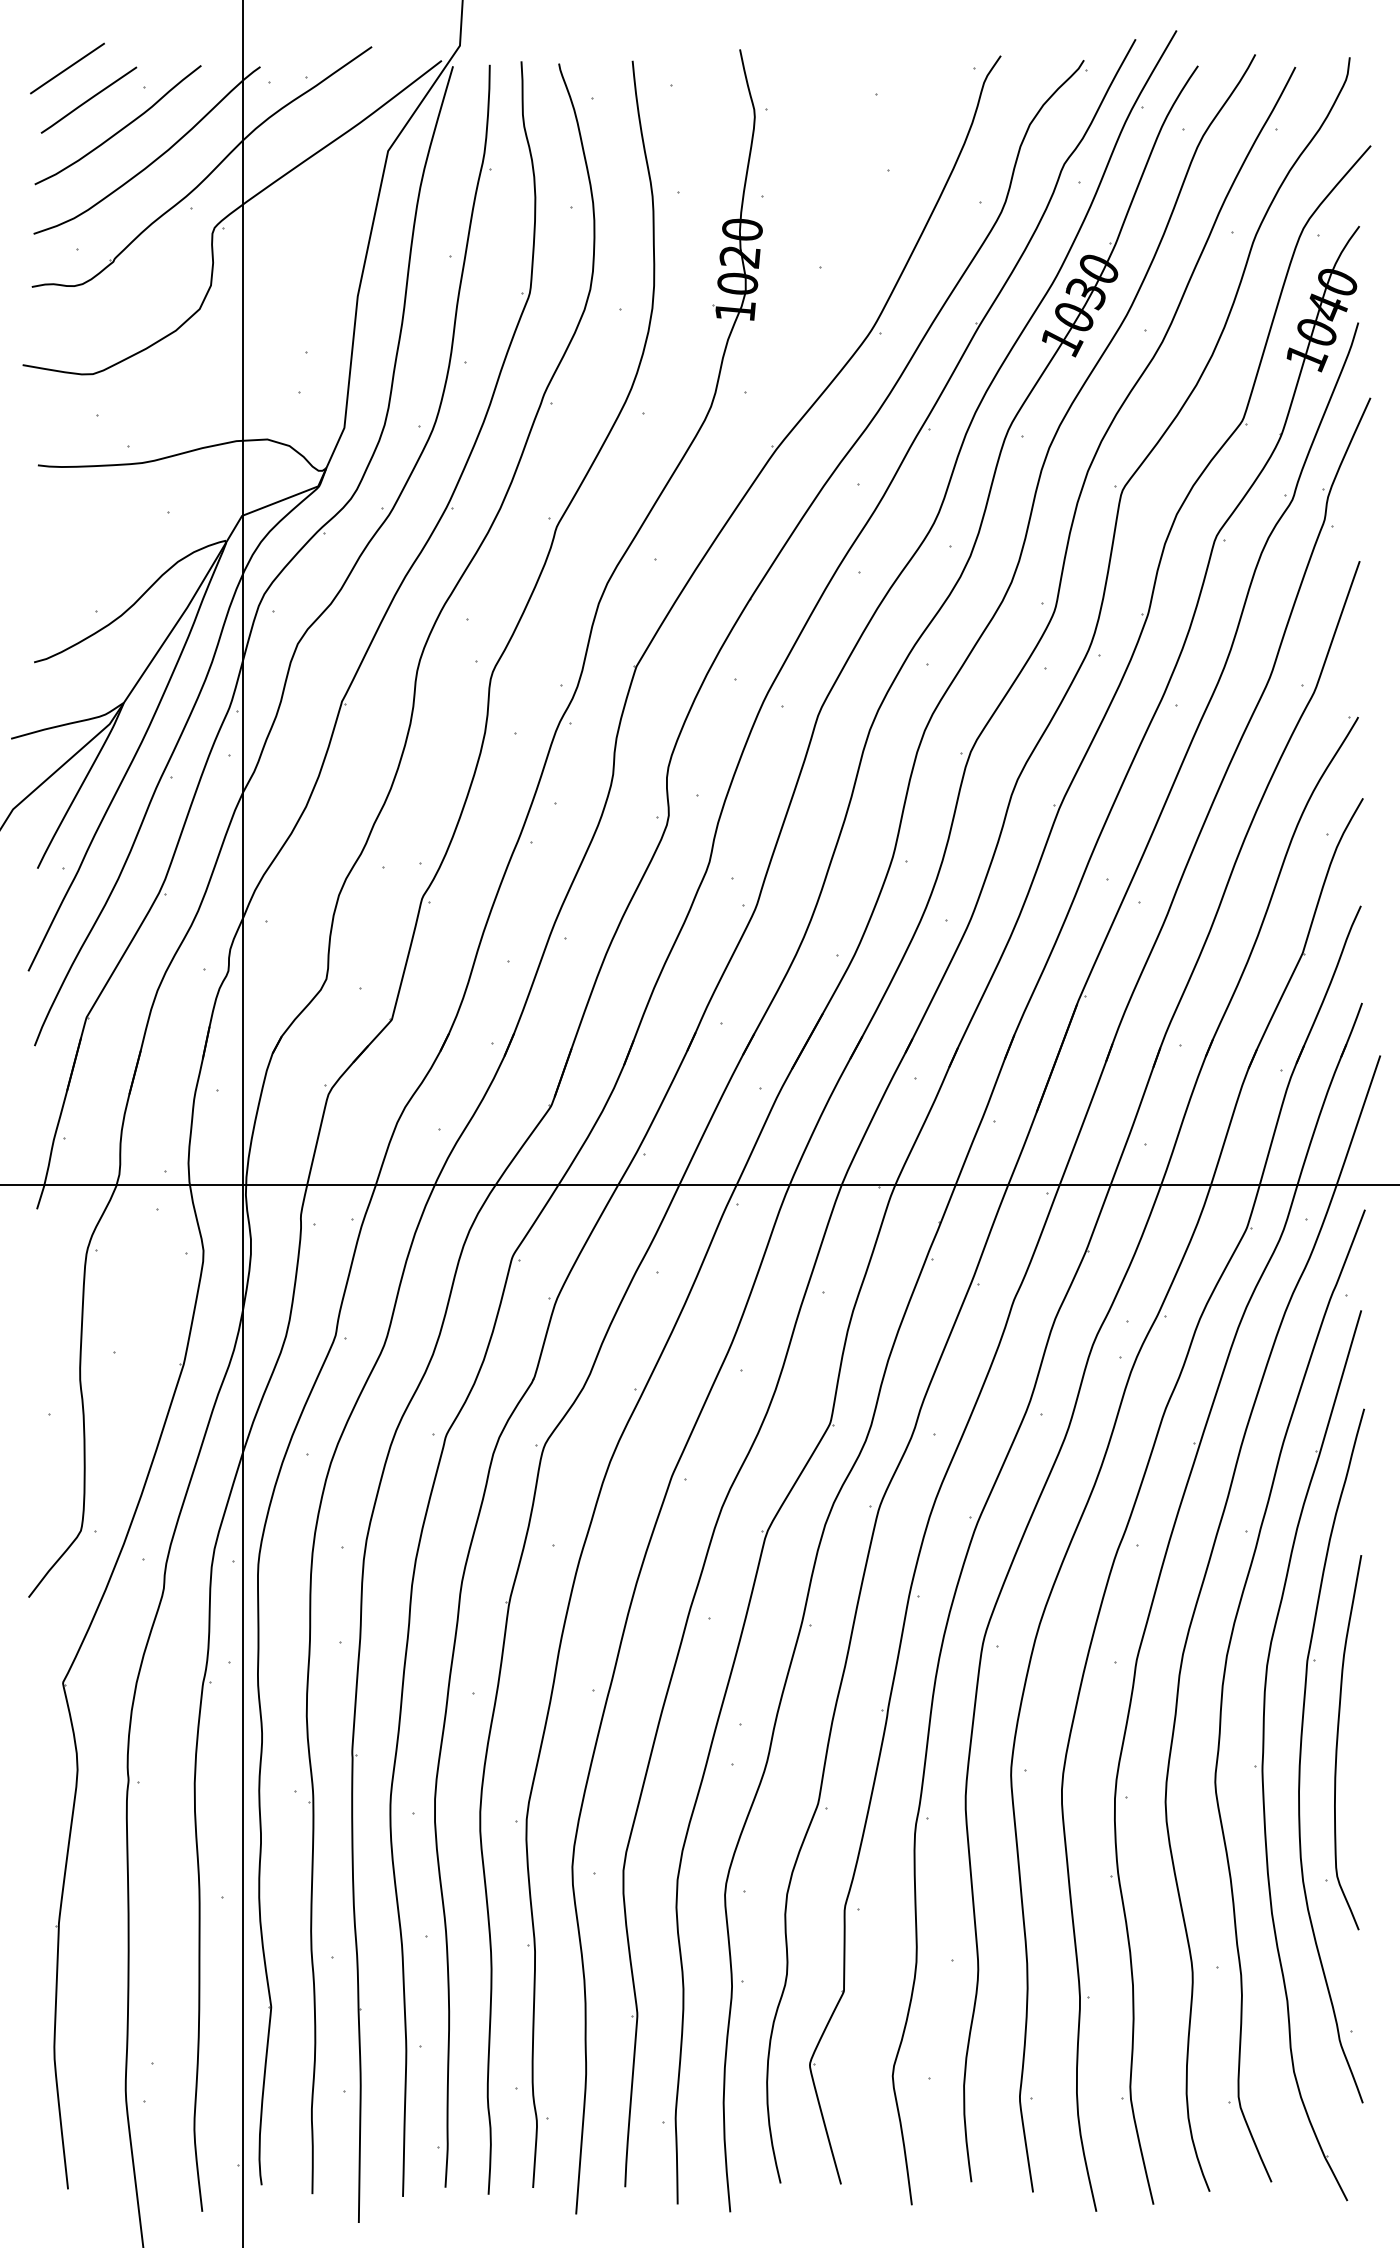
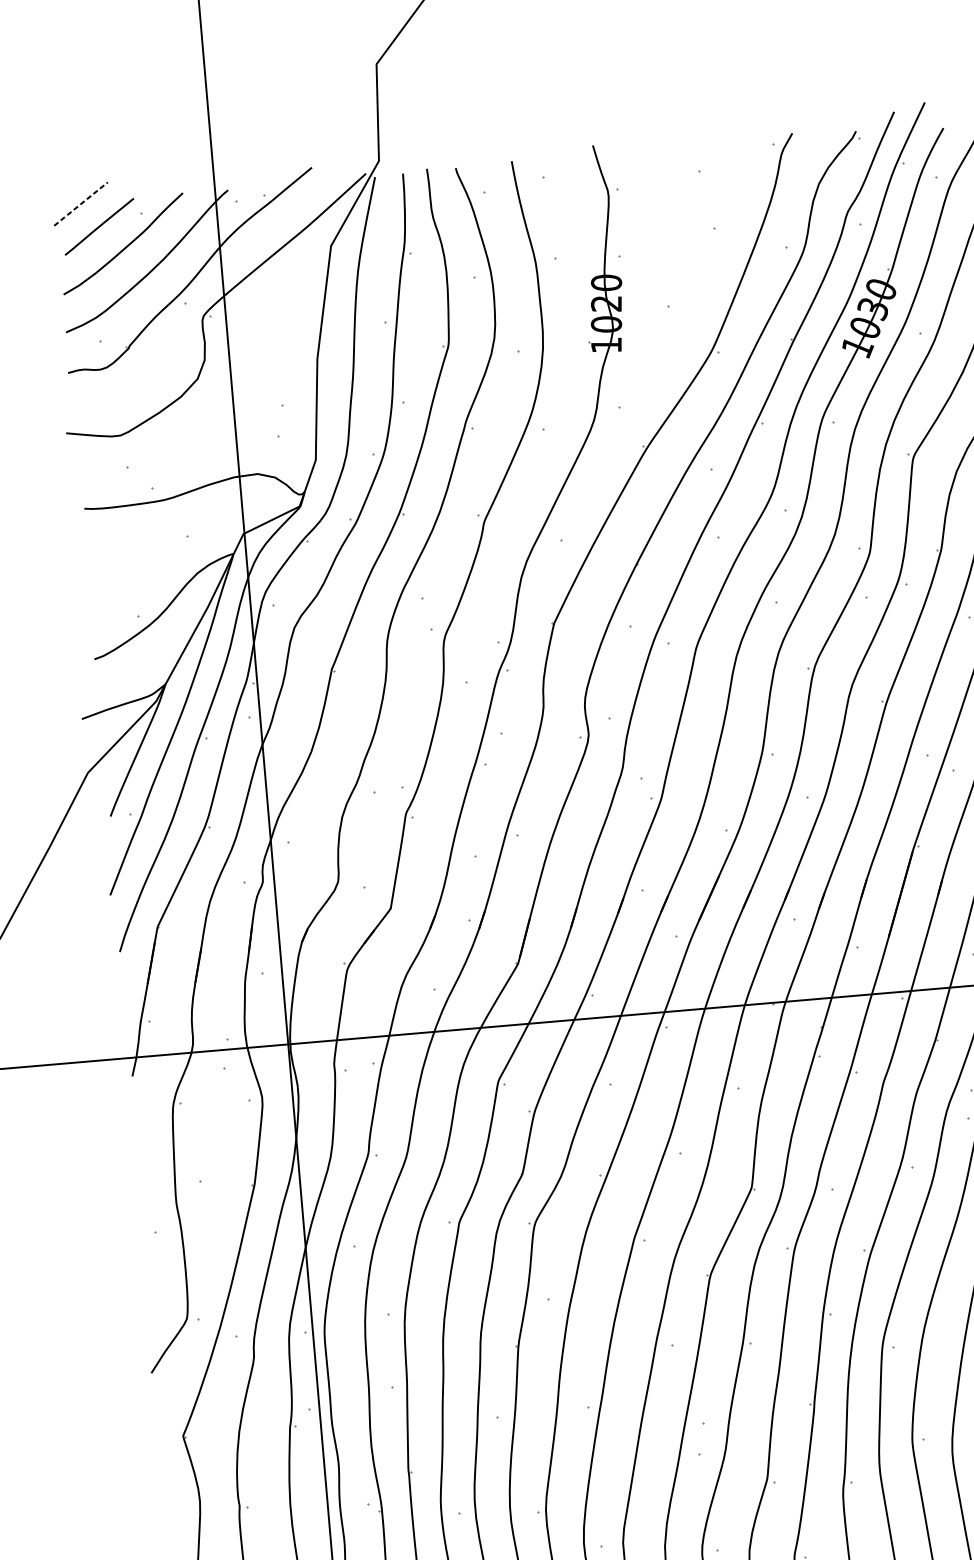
line: (66, 69) -> (80, 204), solid -> dashed

